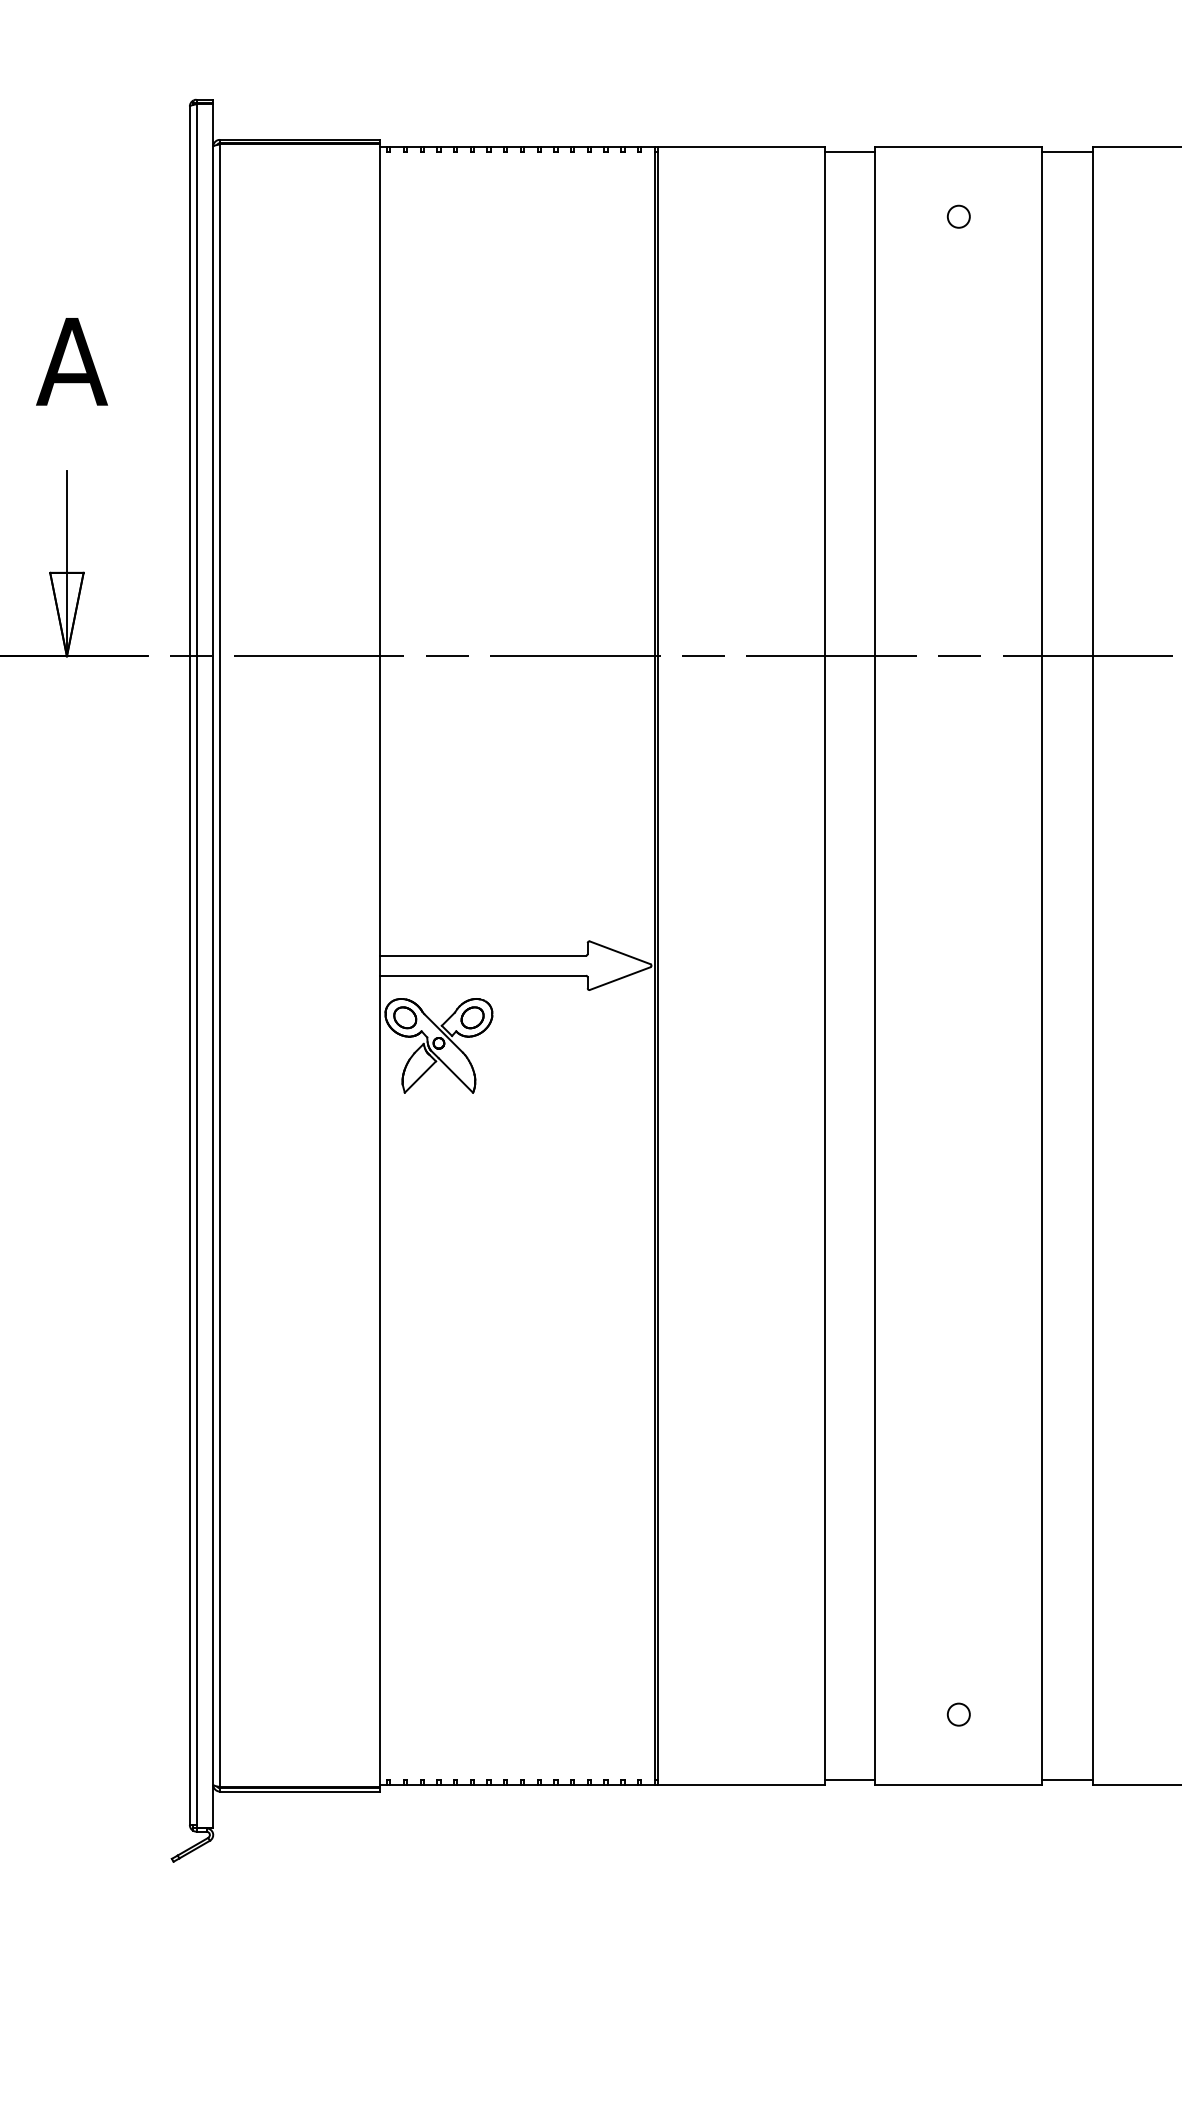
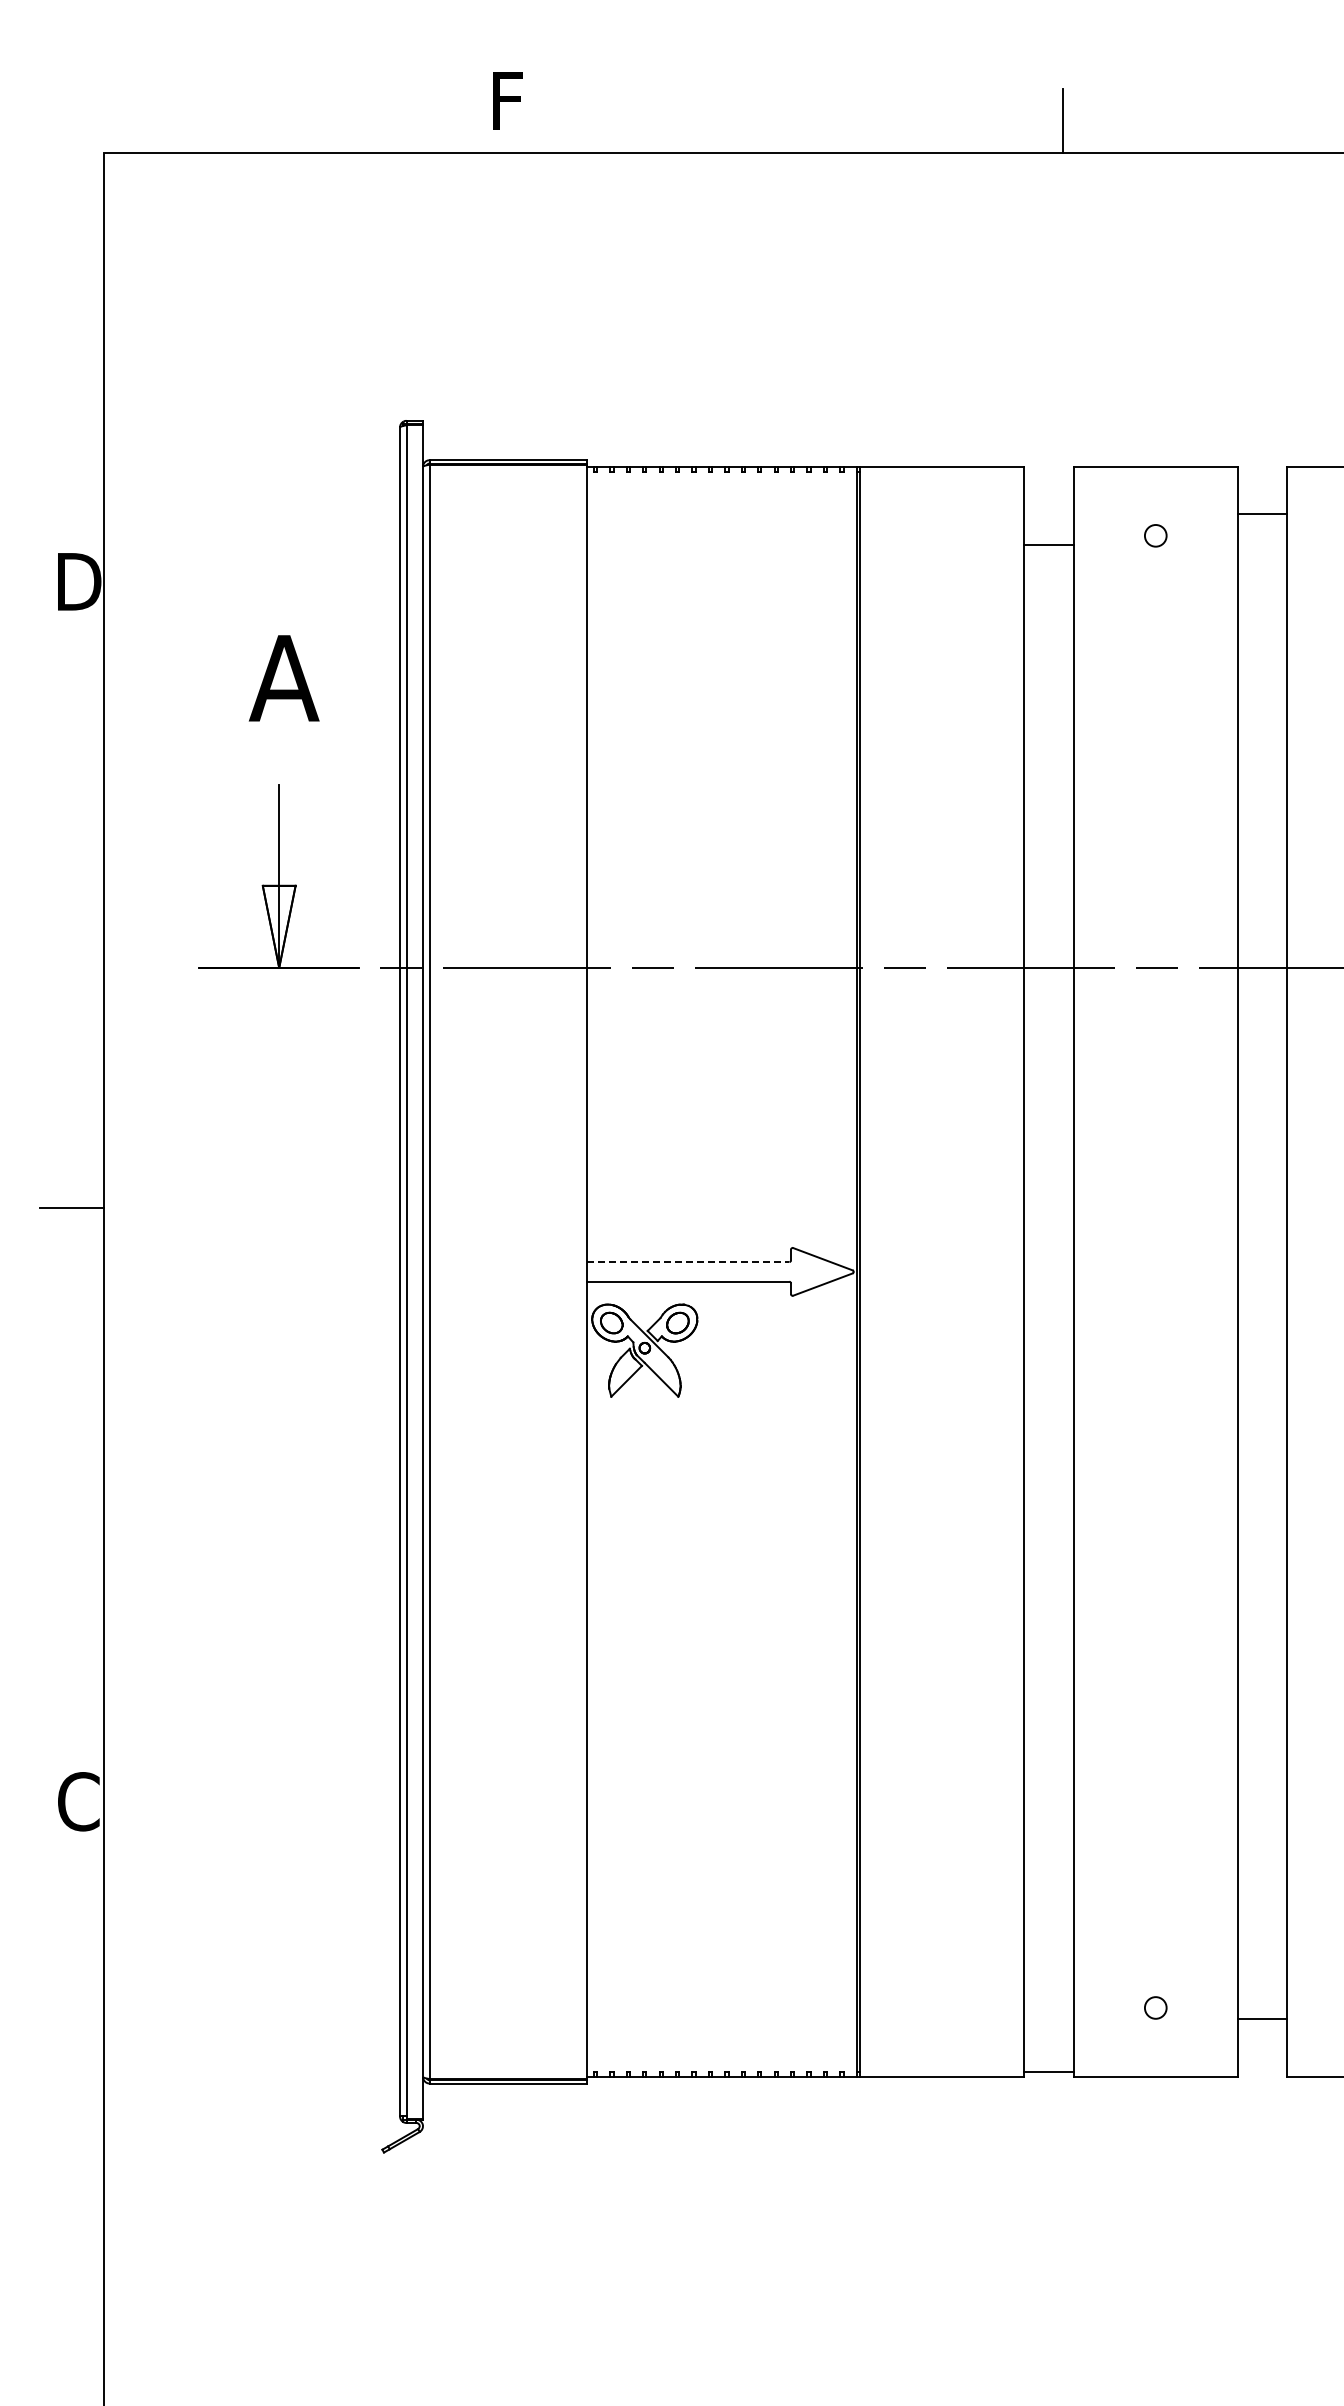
line: (849, 151) -> (1048, 544), moved
line: (1067, 151) -> (1262, 513), moved
line: (483, 956) -> (688, 1262), solid -> dashed
line: (1067, 1780) -> (1262, 2019), moved

